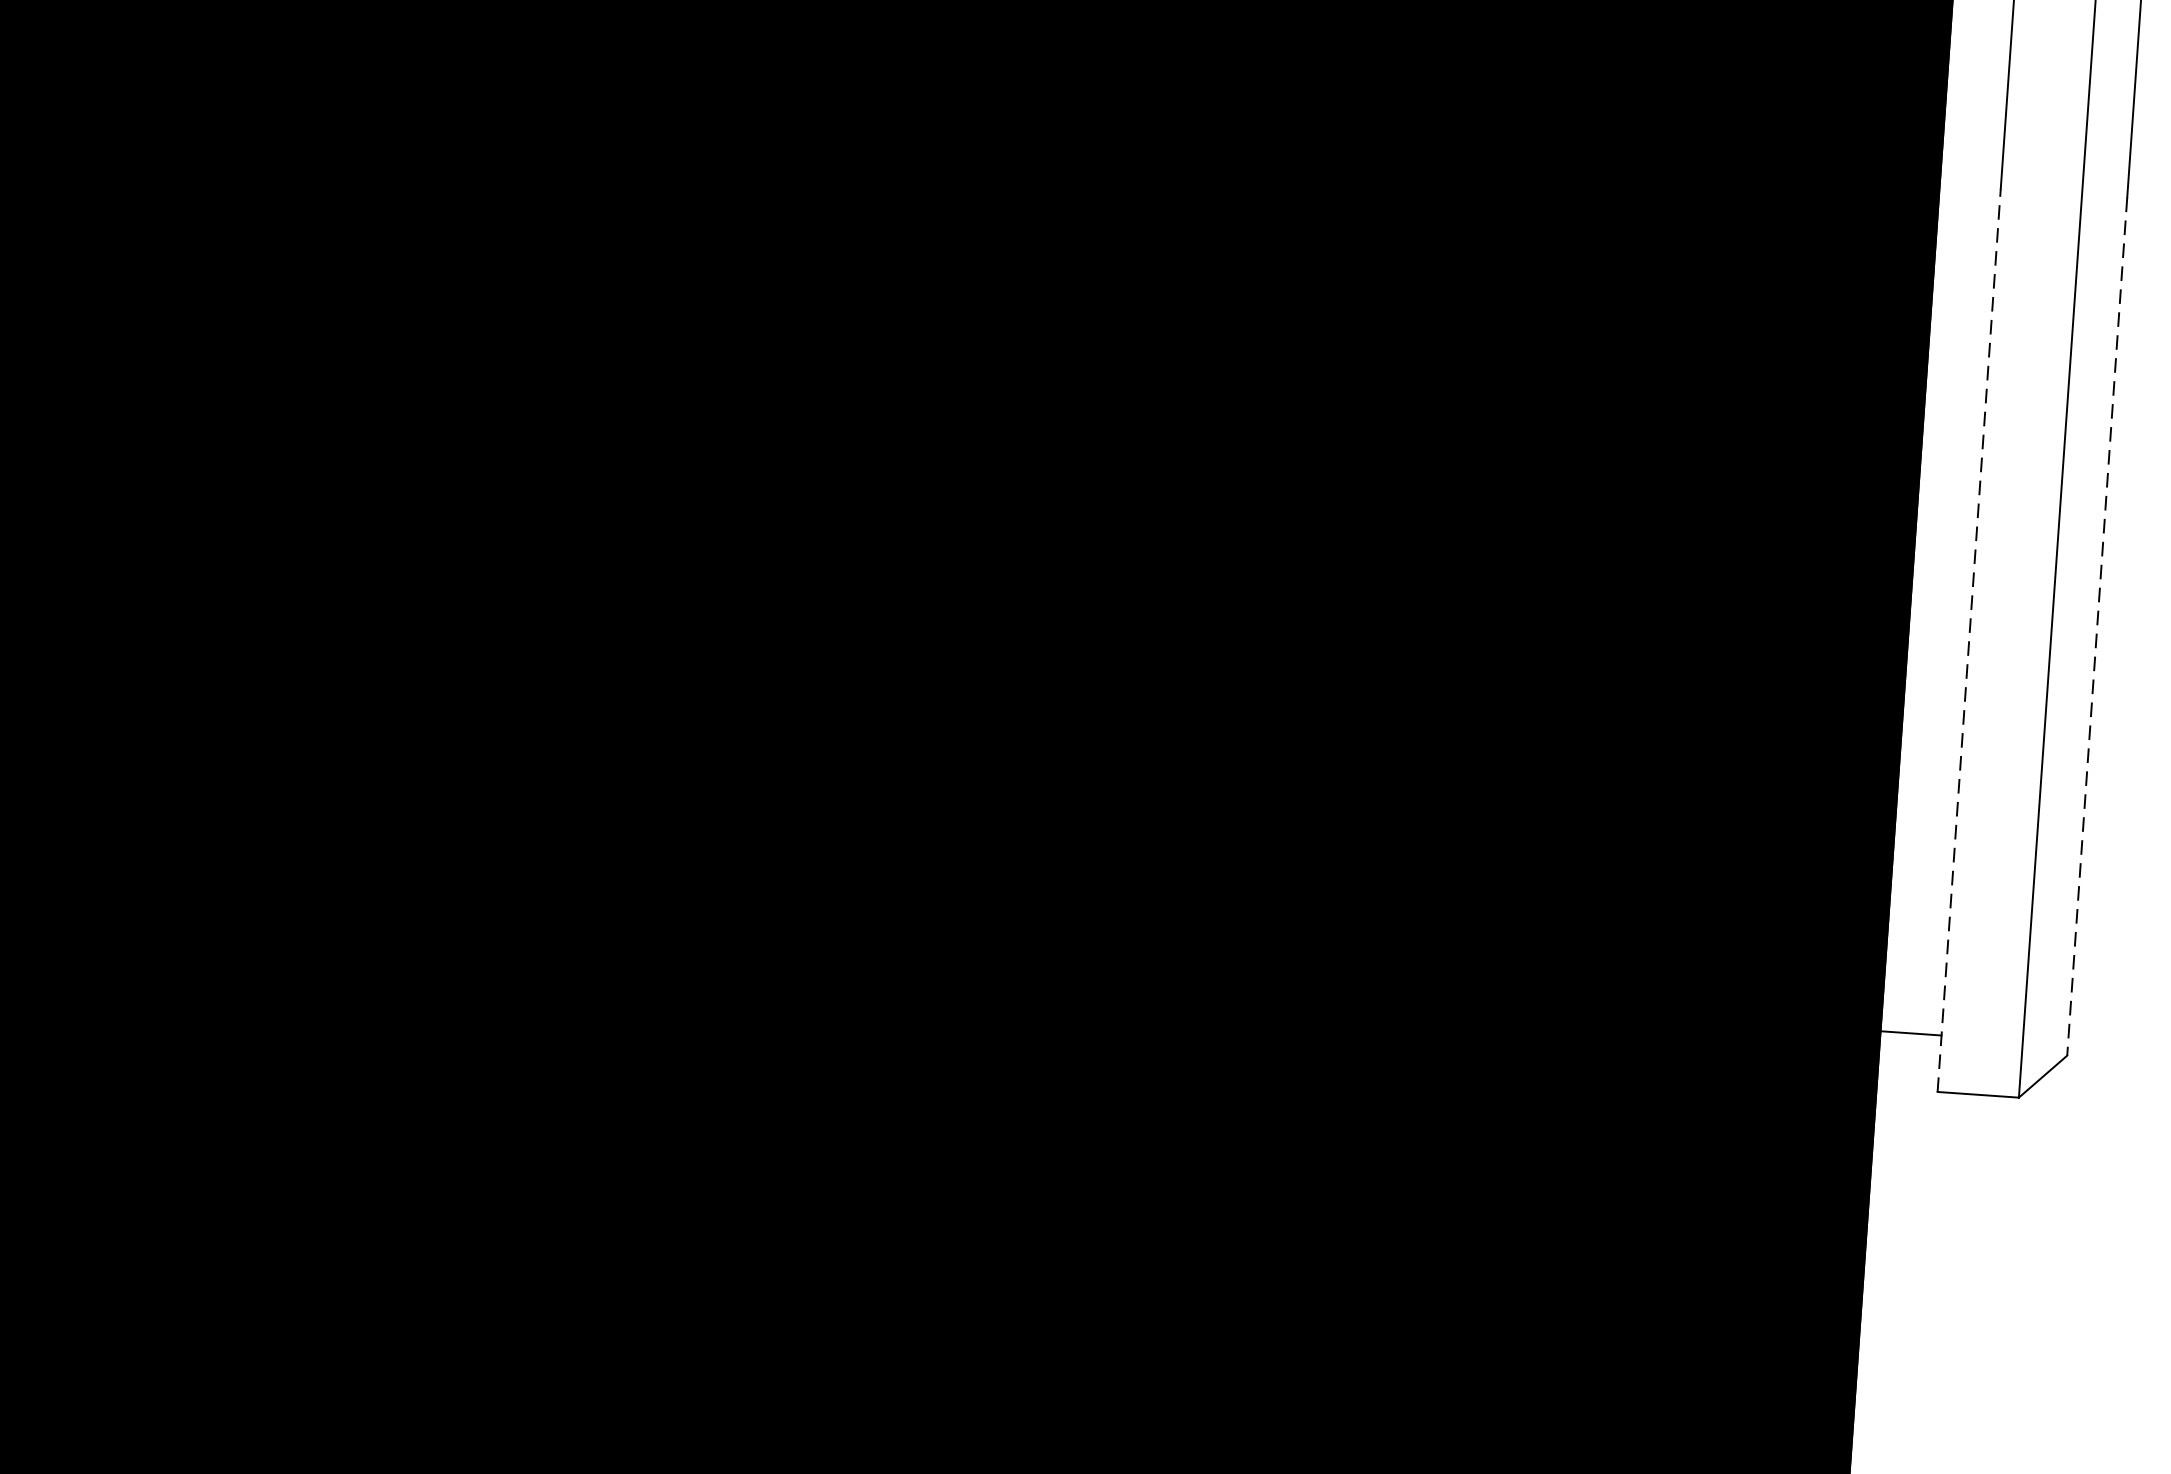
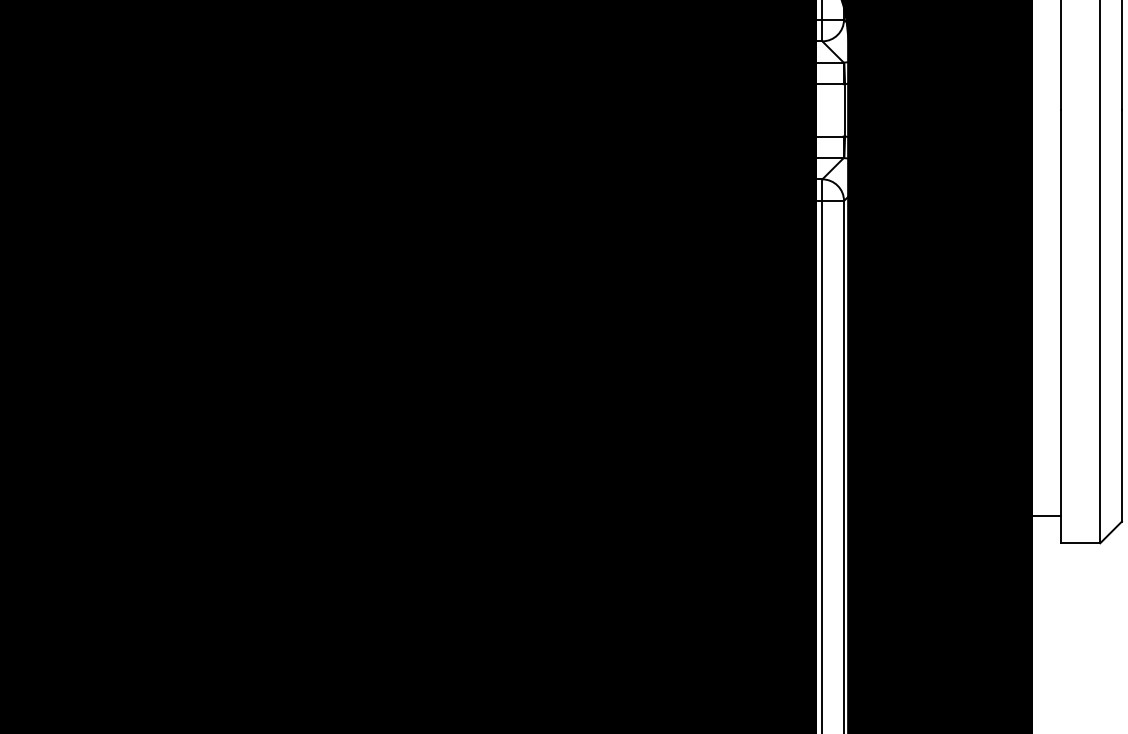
line: (2096, 625) -> (1121, 315), dashed -> solid
line: (1969, 639) -> (1061, 326), dashed -> solid

